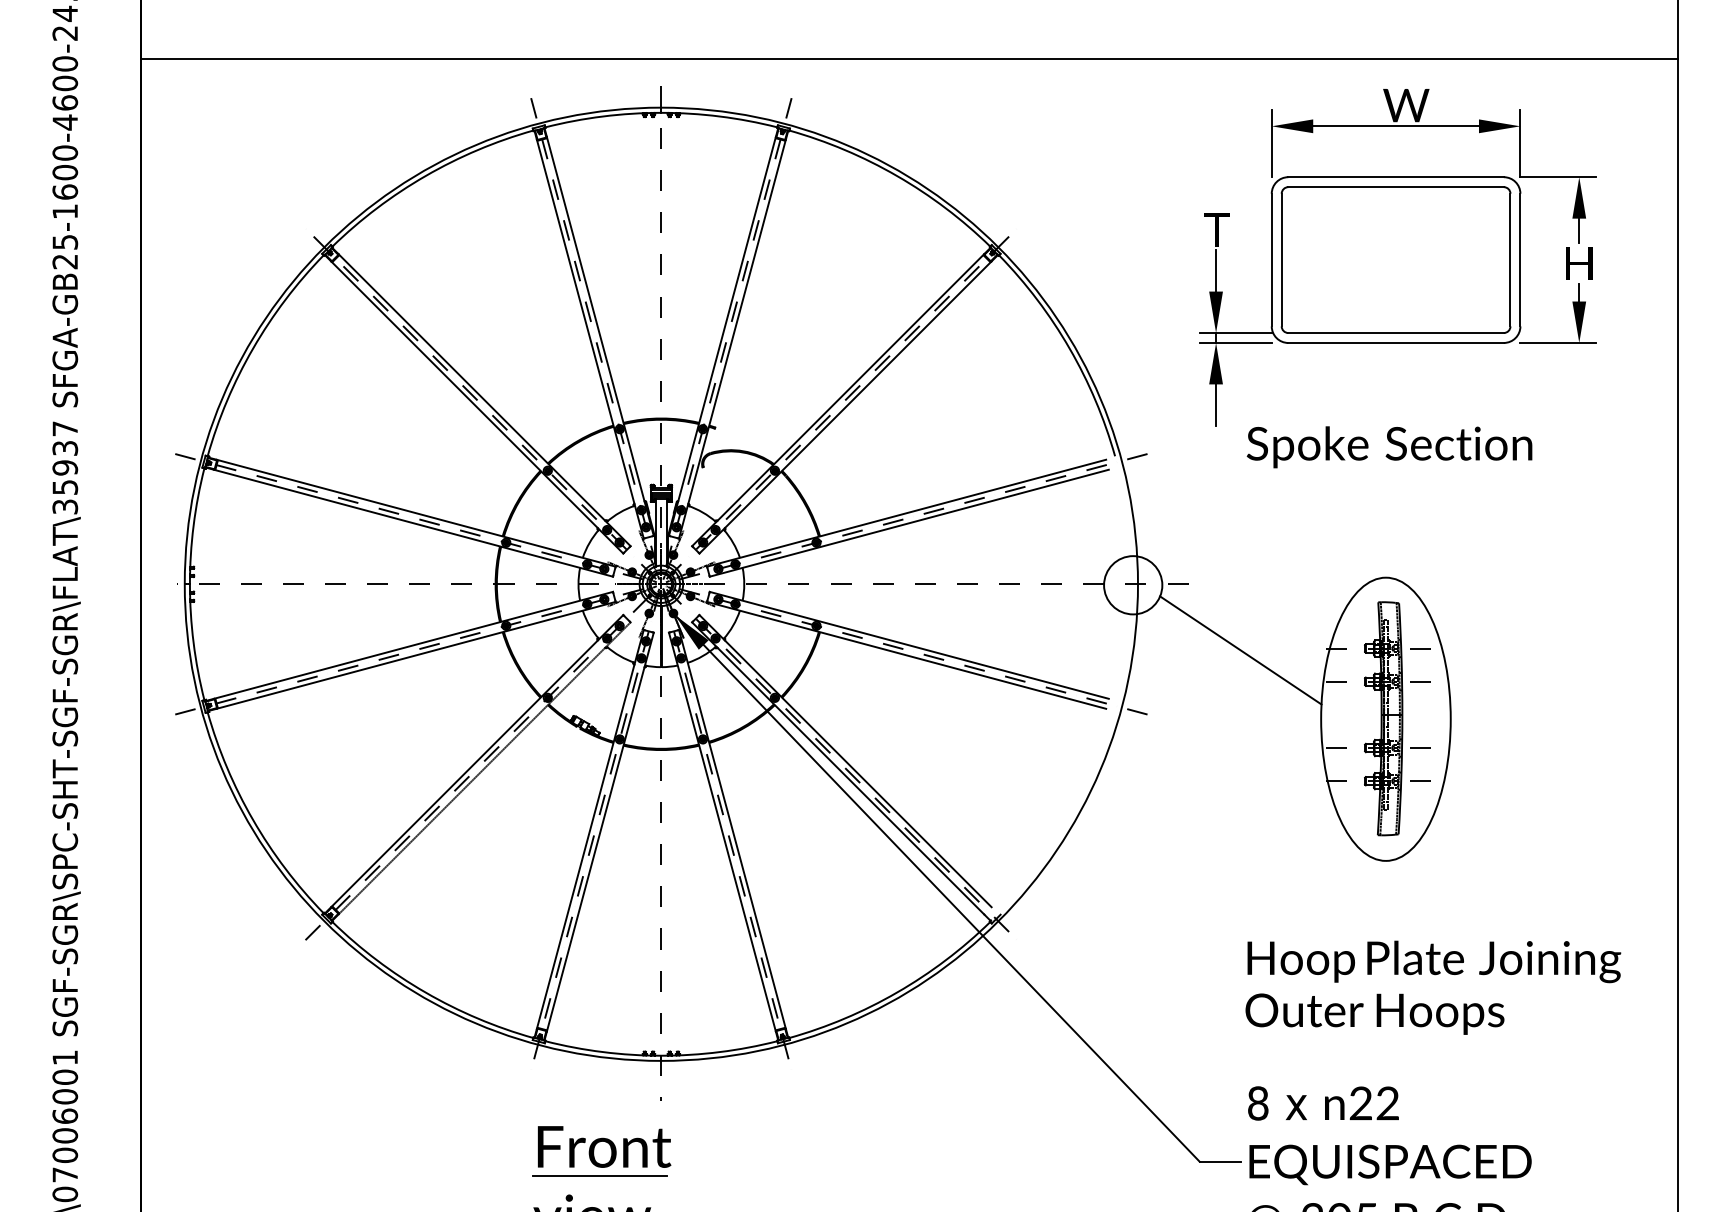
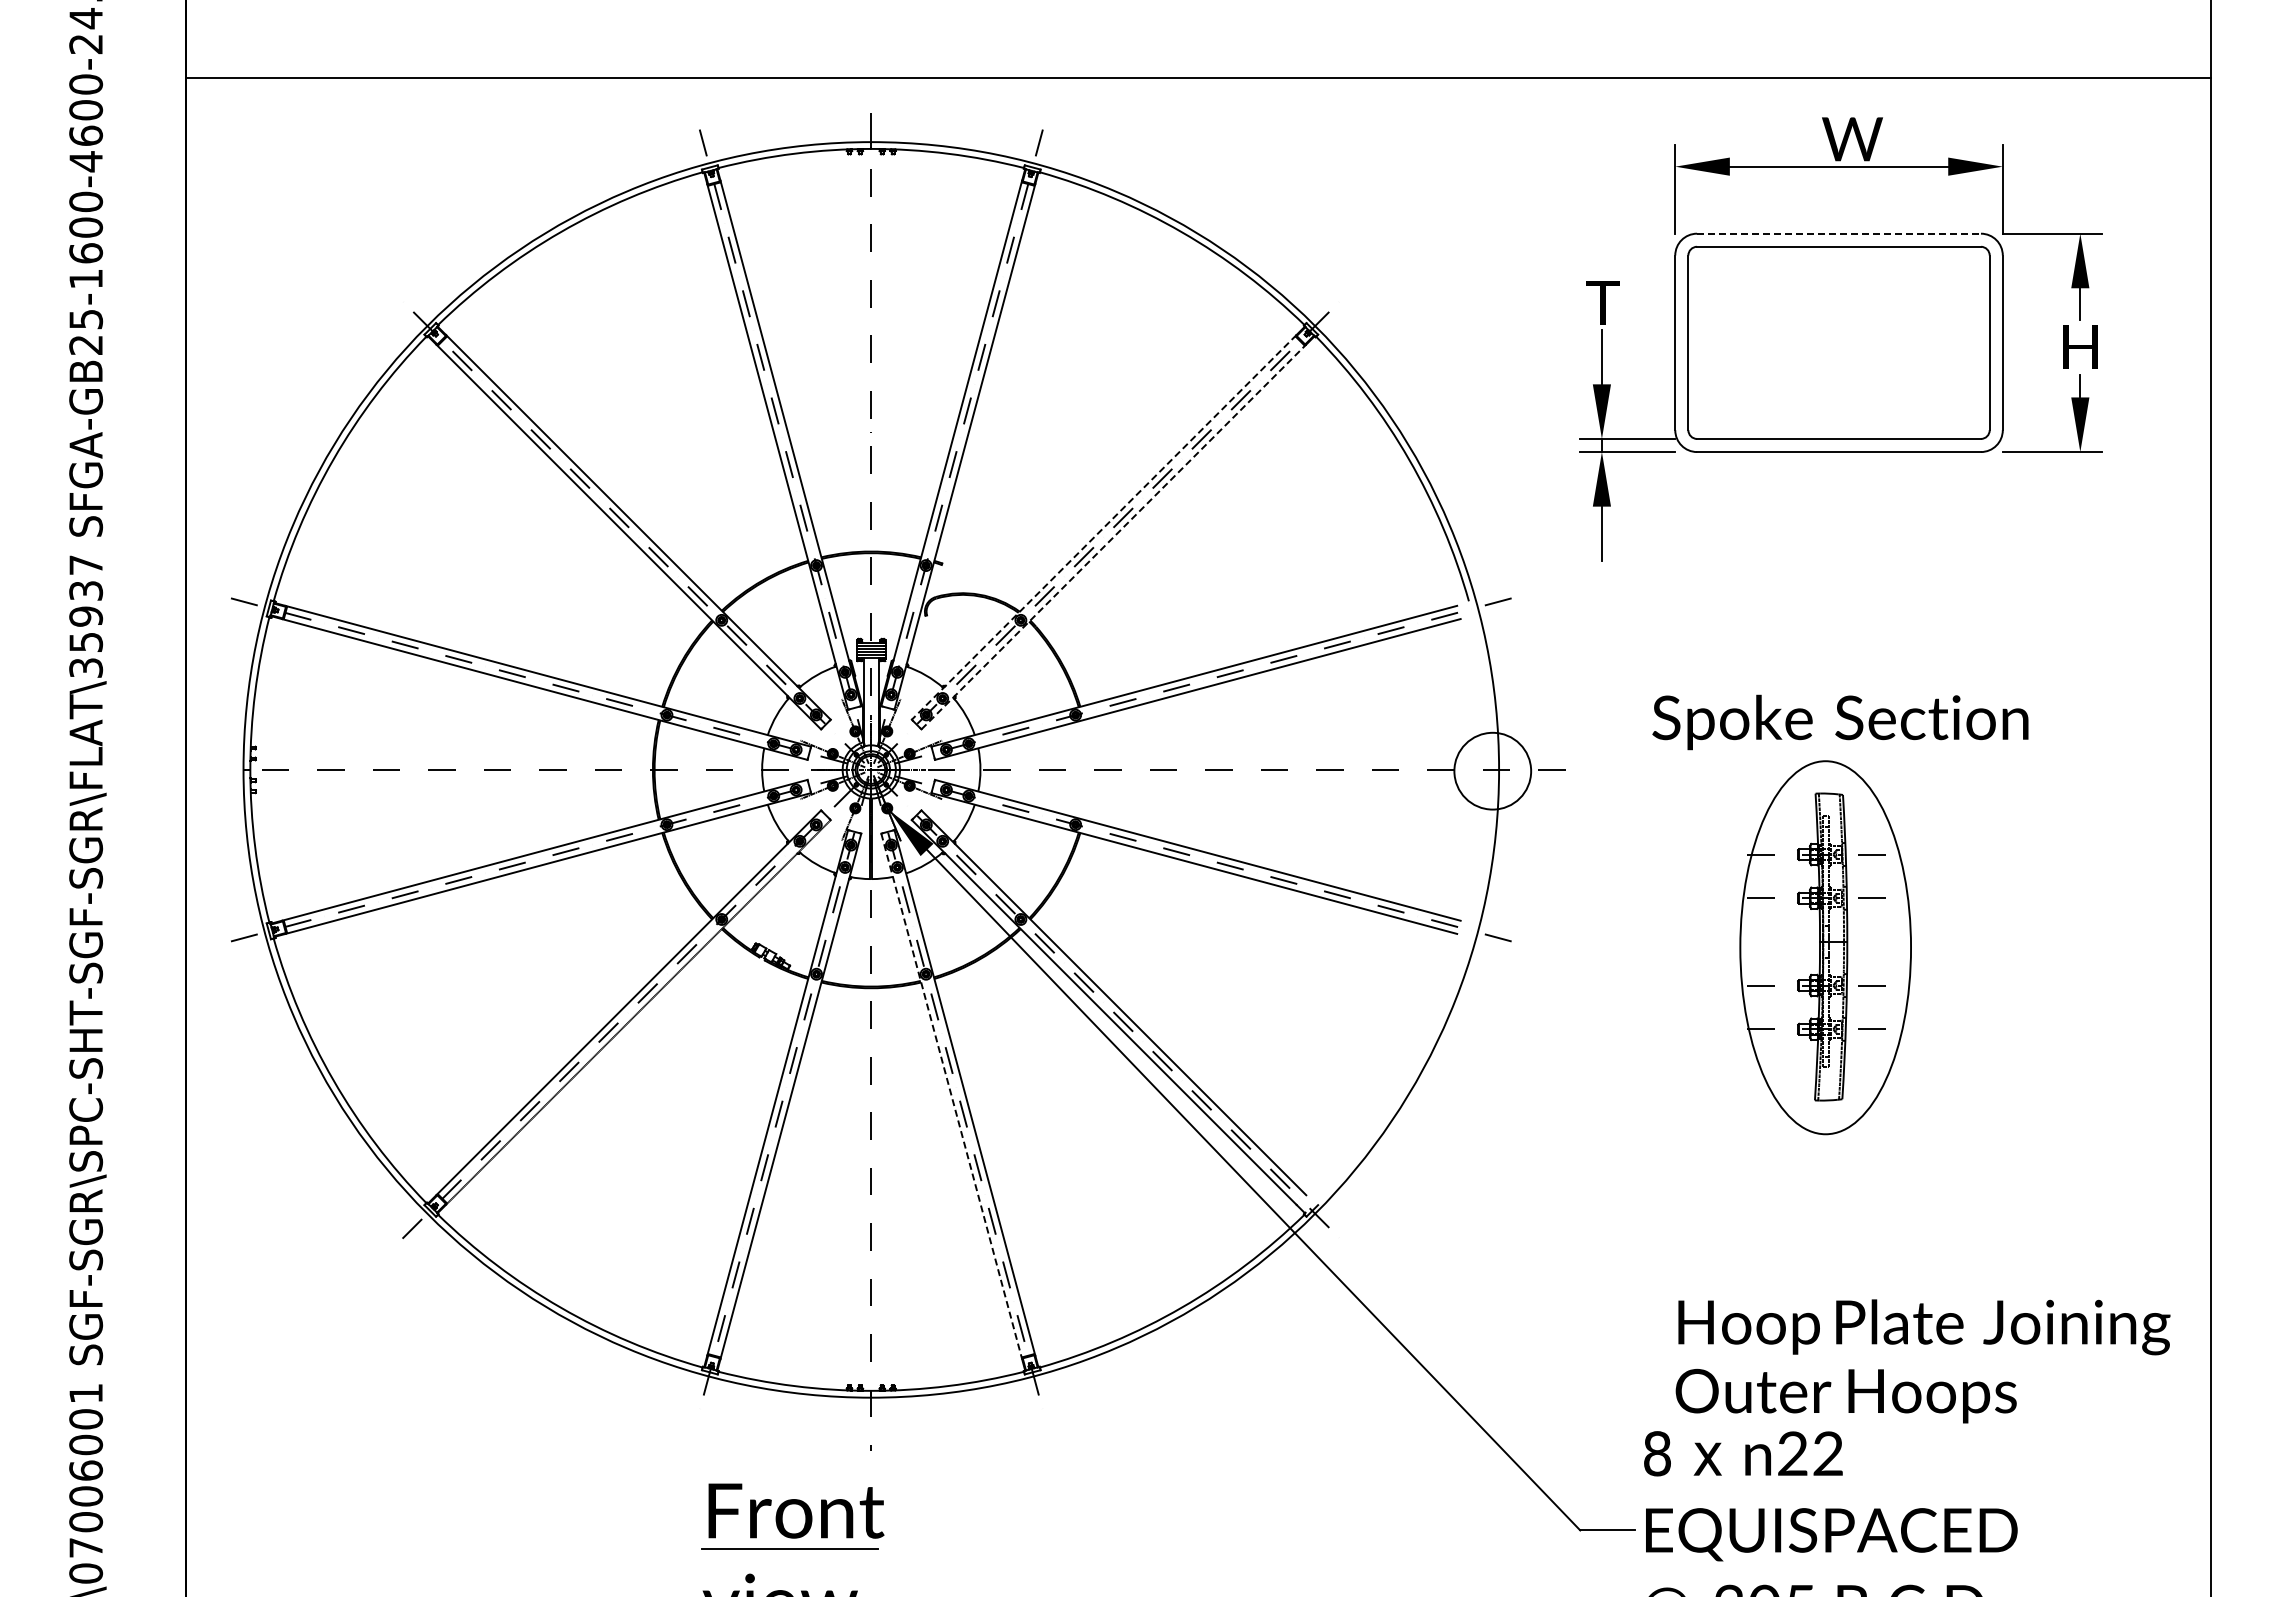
line: (1396, 177) -> (1839, 233), solid -> dashed
line: (837, 400) -> (1103, 527), solid -> dashed
line: (846, 407) -> (1114, 536), solid -> dashed
text: (1389, 447) -> (1840, 722), moved
line: (1240, 650) -> (1634, 856), removed
line: (722, 832) -> (951, 1096), solid -> dashed
text: (1432, 987) -> (1922, 1361), moved

